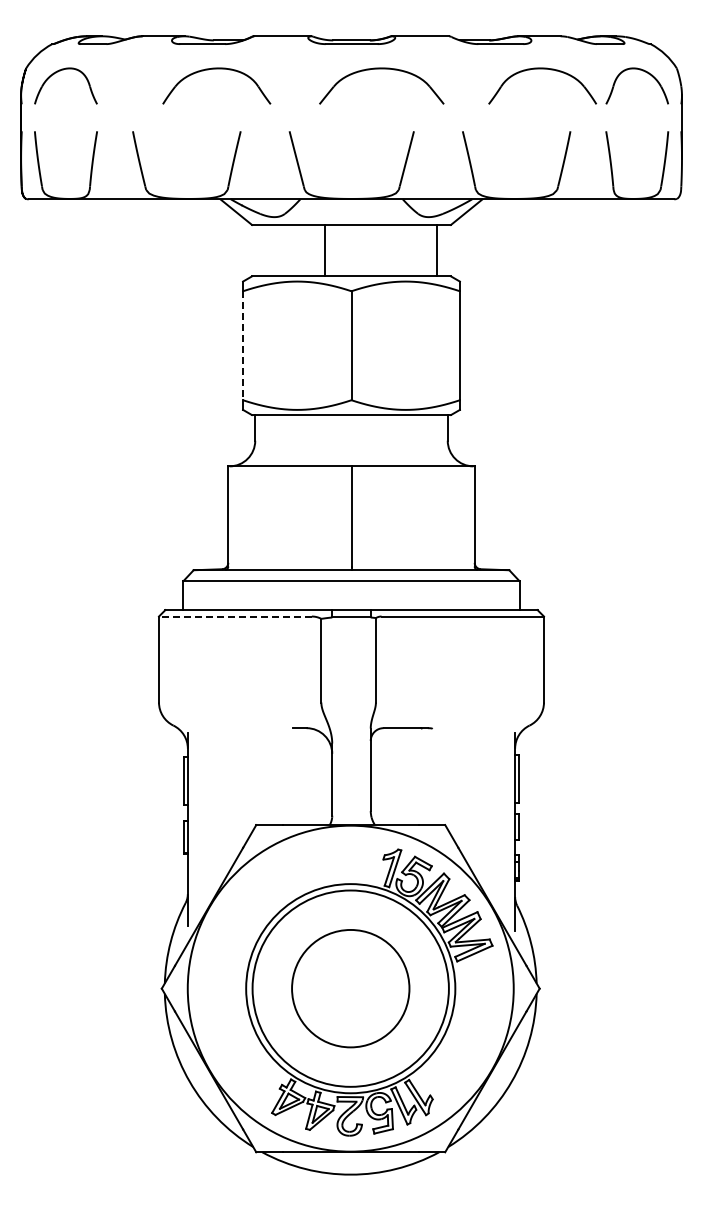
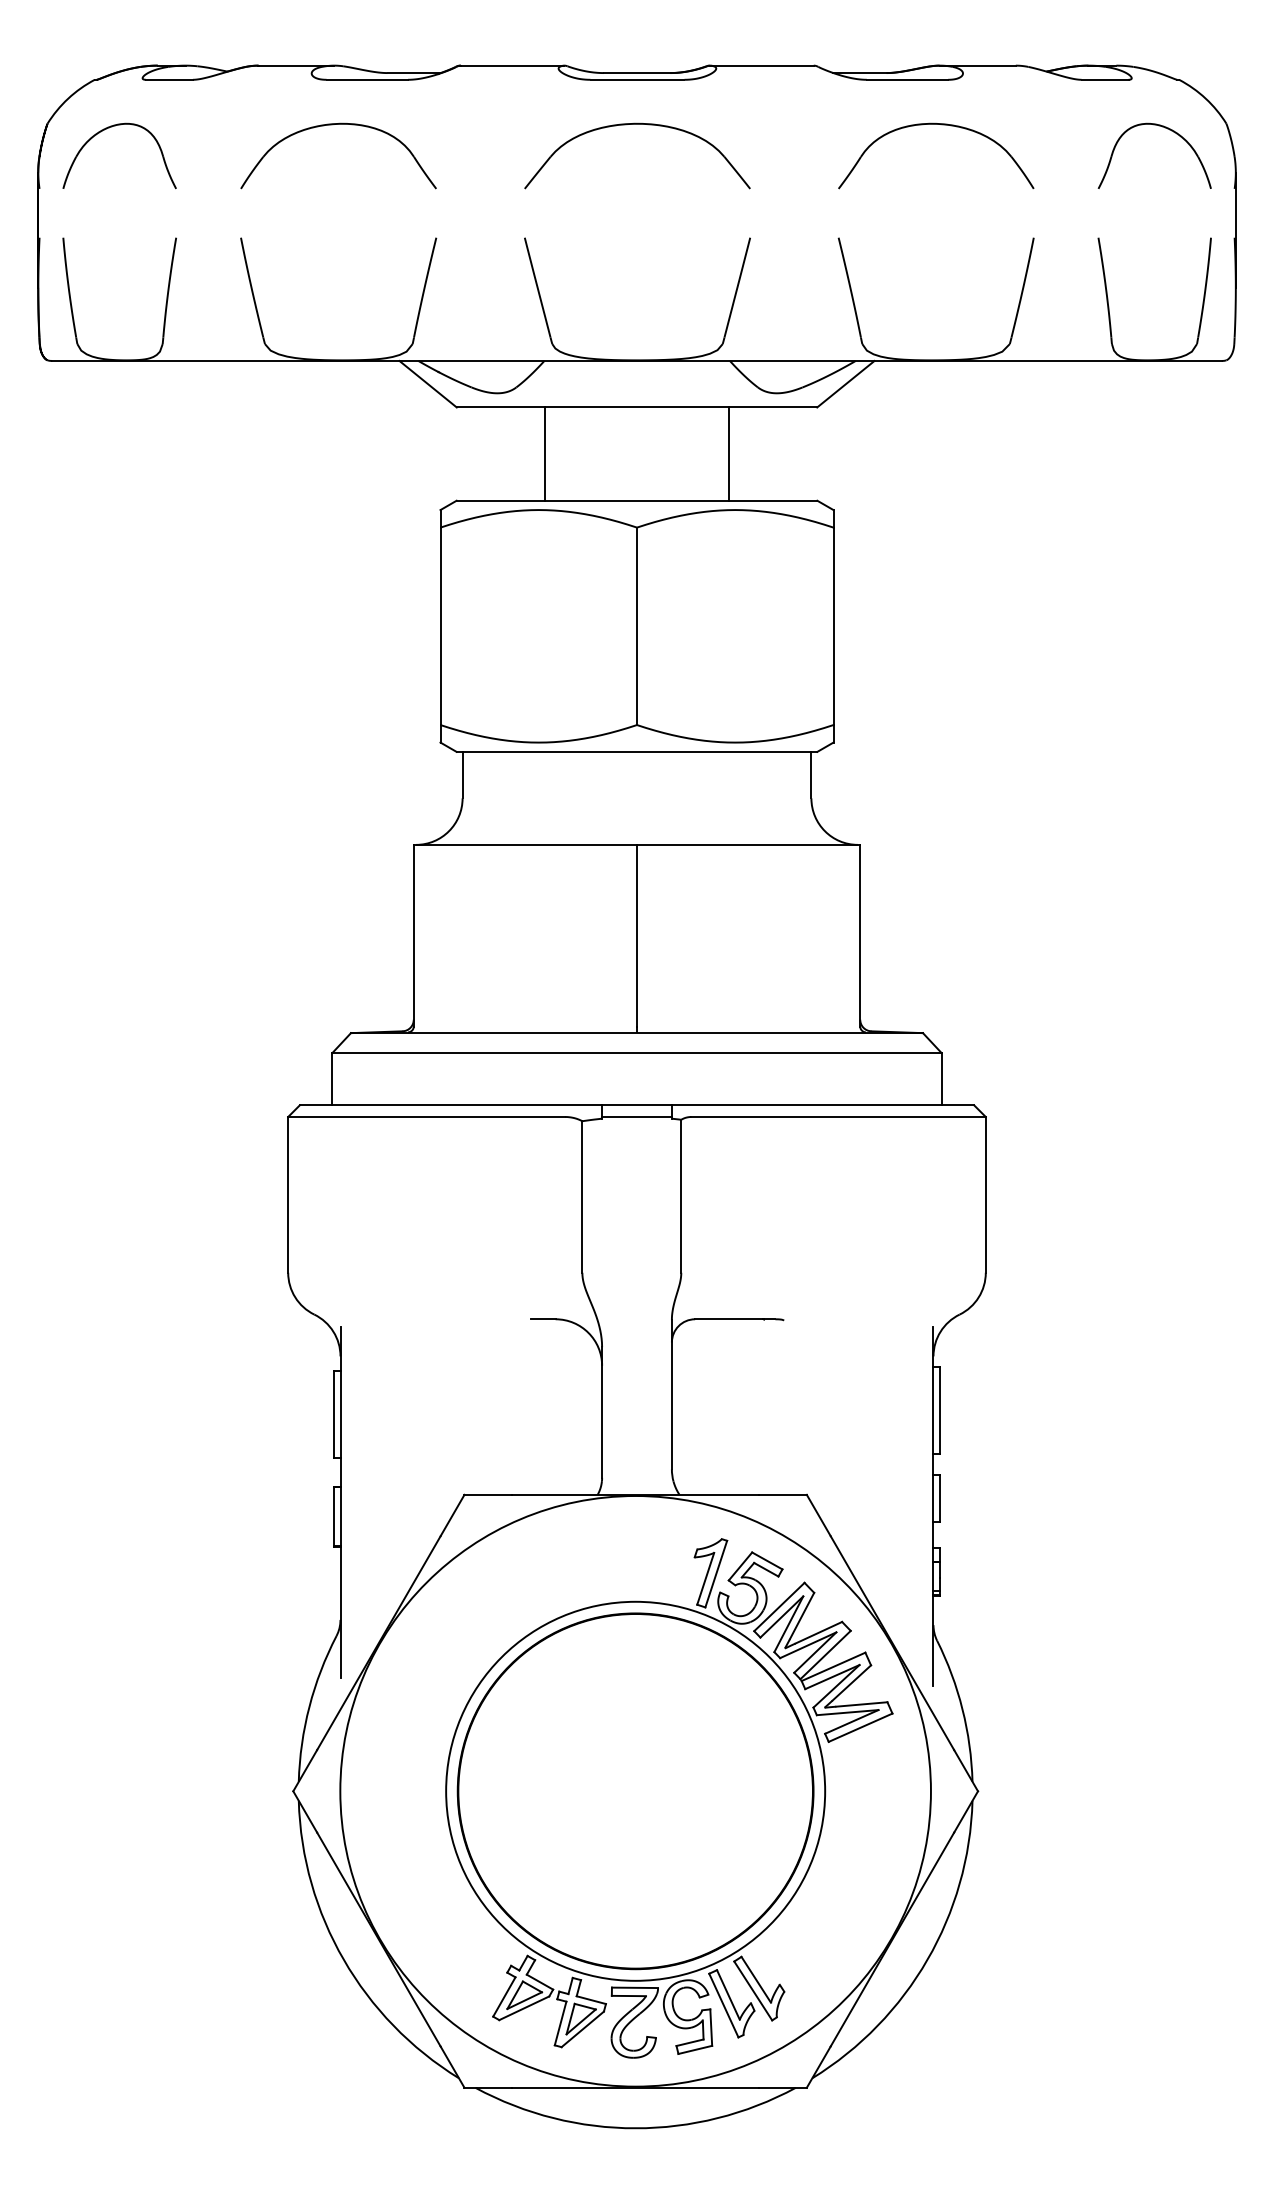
part: (216, 69) -> (338, 125), moved
part: (381, 69) -> (637, 125), moved
part: (542, 69) -> (935, 125), moved
line: (324, 250) -> (544, 453), moved
line: (437, 250) -> (729, 453), moved
line: (243, 346) -> (441, 627), dashed -> solid
line: (234, 616) -> (424, 1116), dashed -> solid
circle: (350, 988) -> (635, 1790), size x1.67

